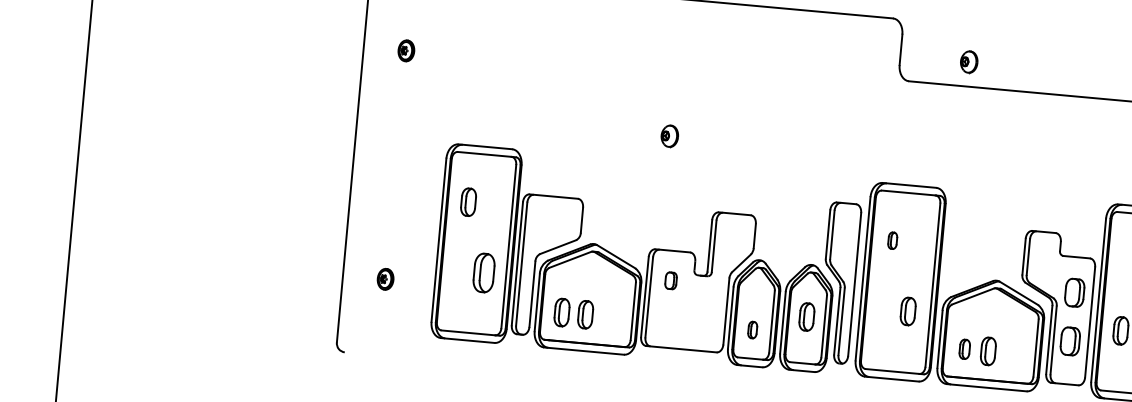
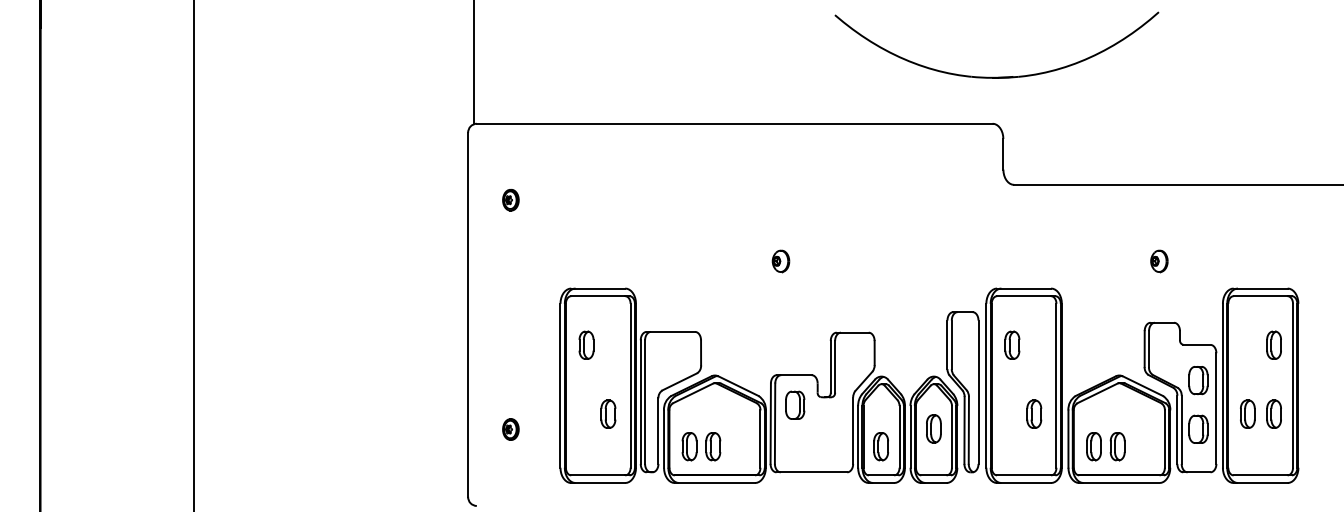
part: (969, 62) -> (1159, 261), moved
part: (892, 240) -> (1012, 344), size x1.67
part: (484, 272) -> (608, 413), size x0.71
part: (671, 280) -> (795, 404), size x1.67
part: (752, 329) -> (880, 446), size x1.67
part: (964, 349) -> (1093, 446), size x1.43

